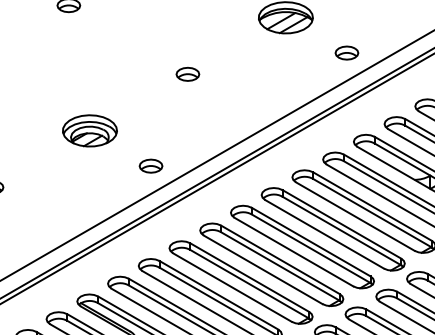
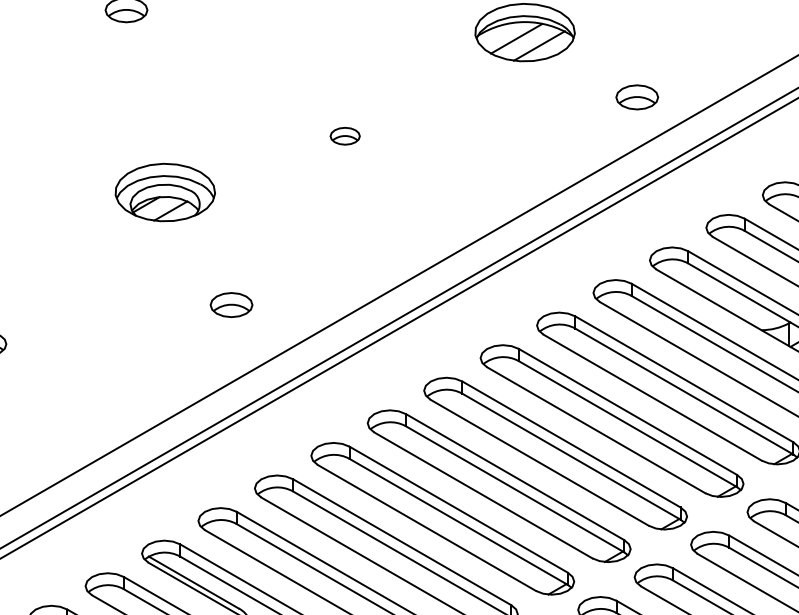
part: (187, 73) -> (344, 134), size x0.7
part: (89, 130) -> (164, 191), moved
part: (150, 165) -> (230, 303), moved

